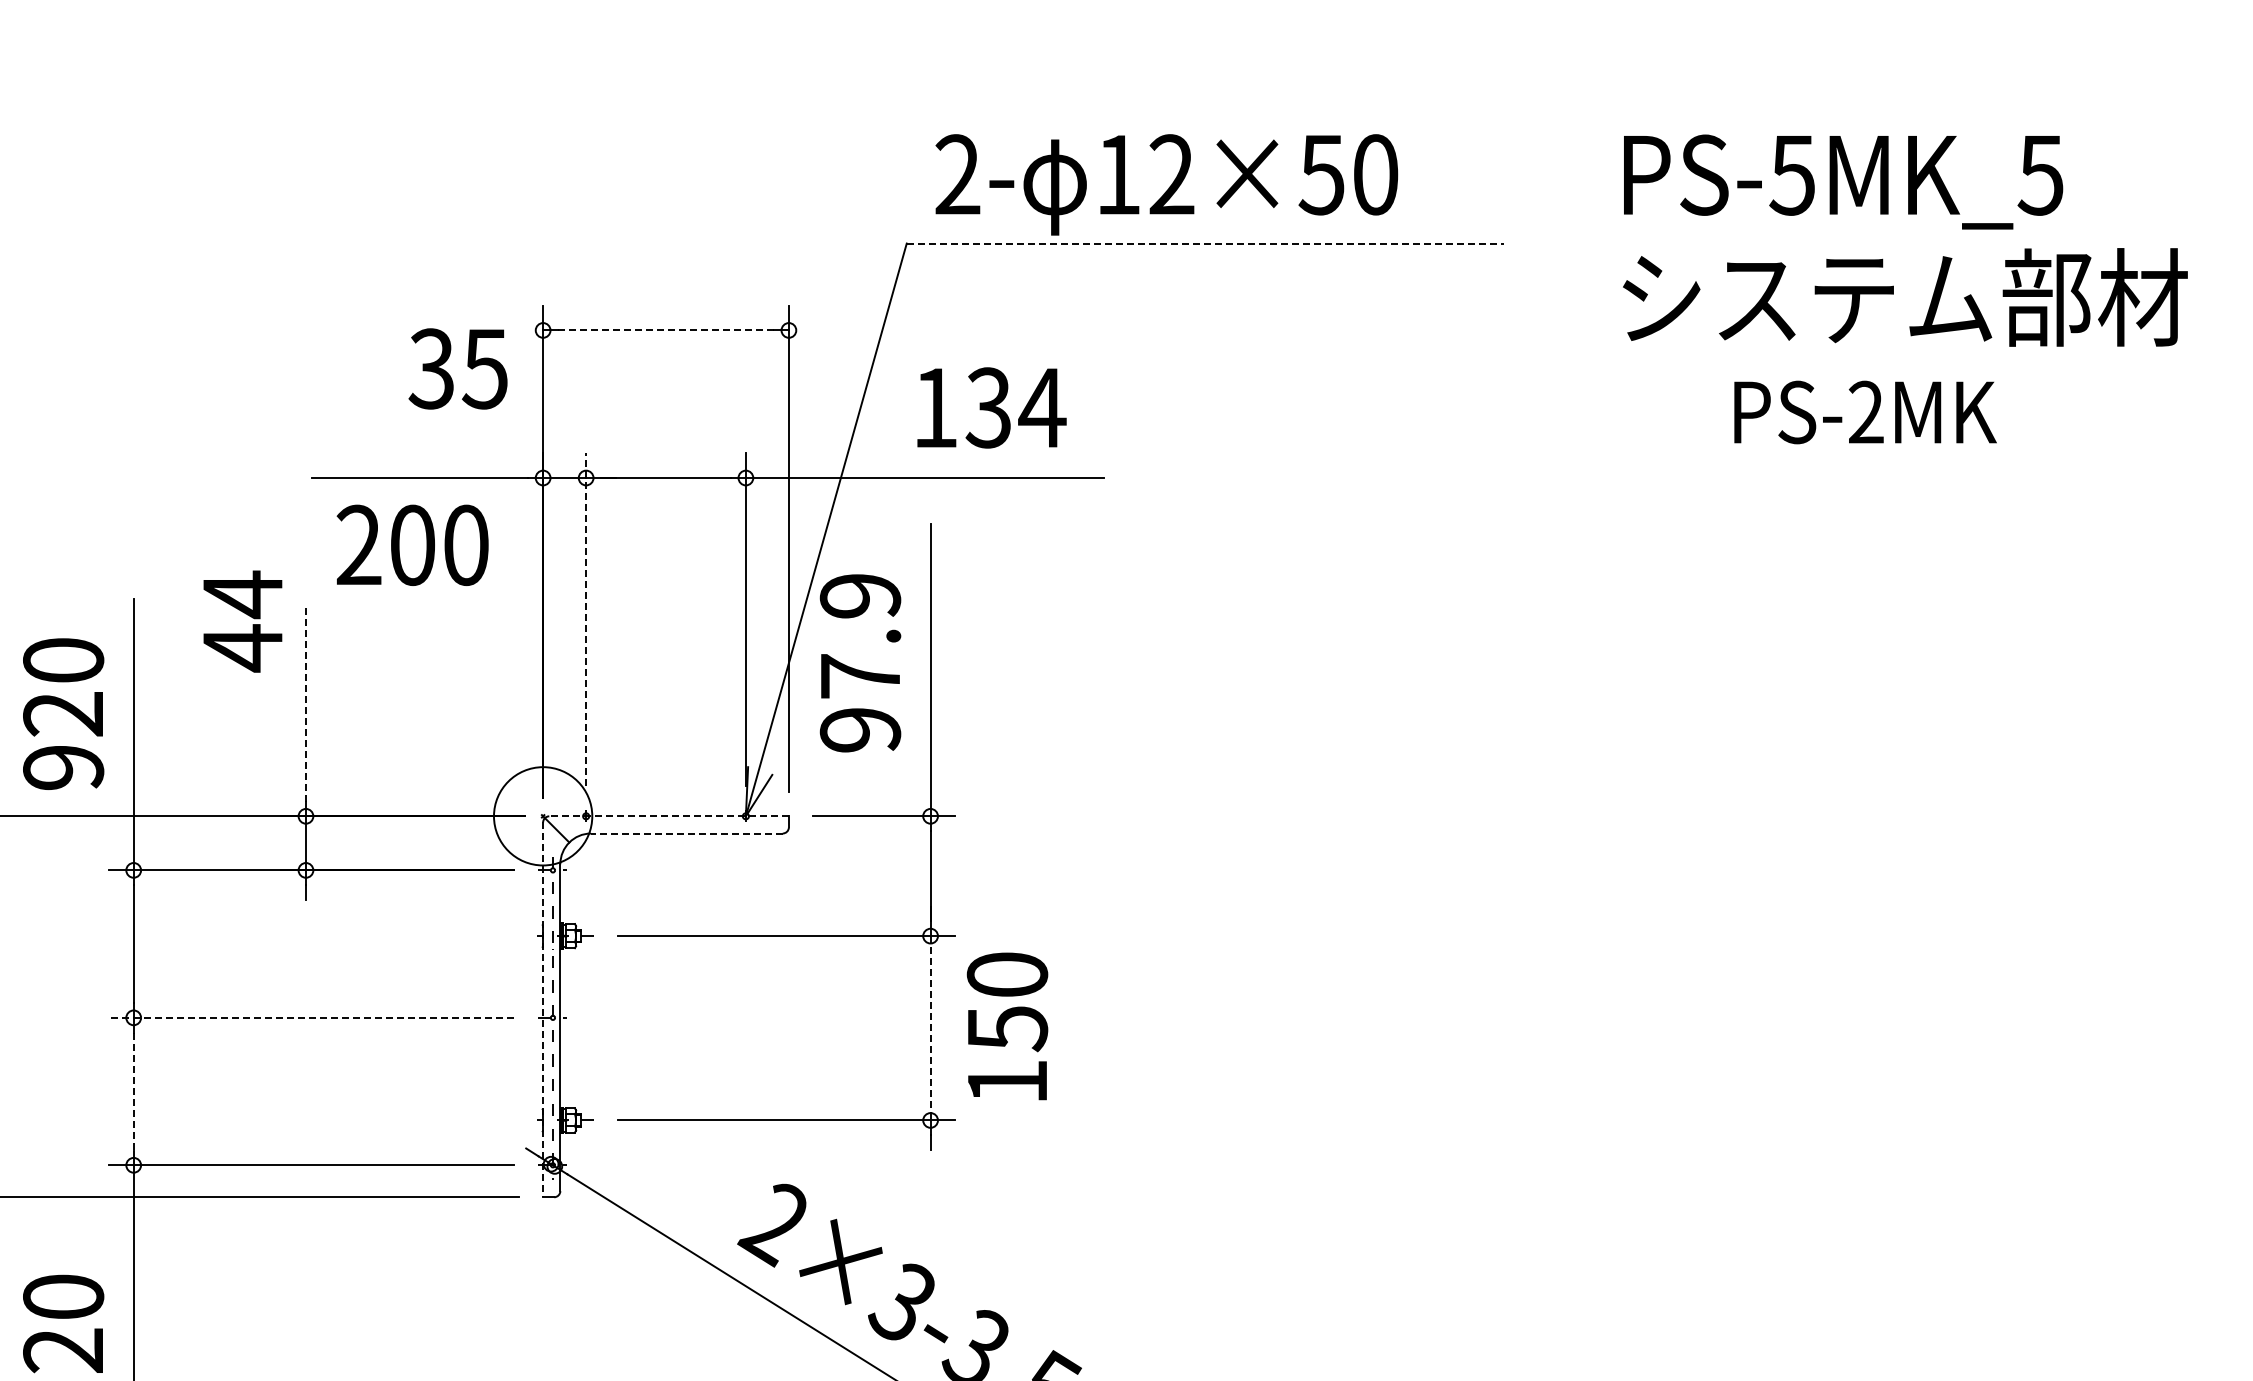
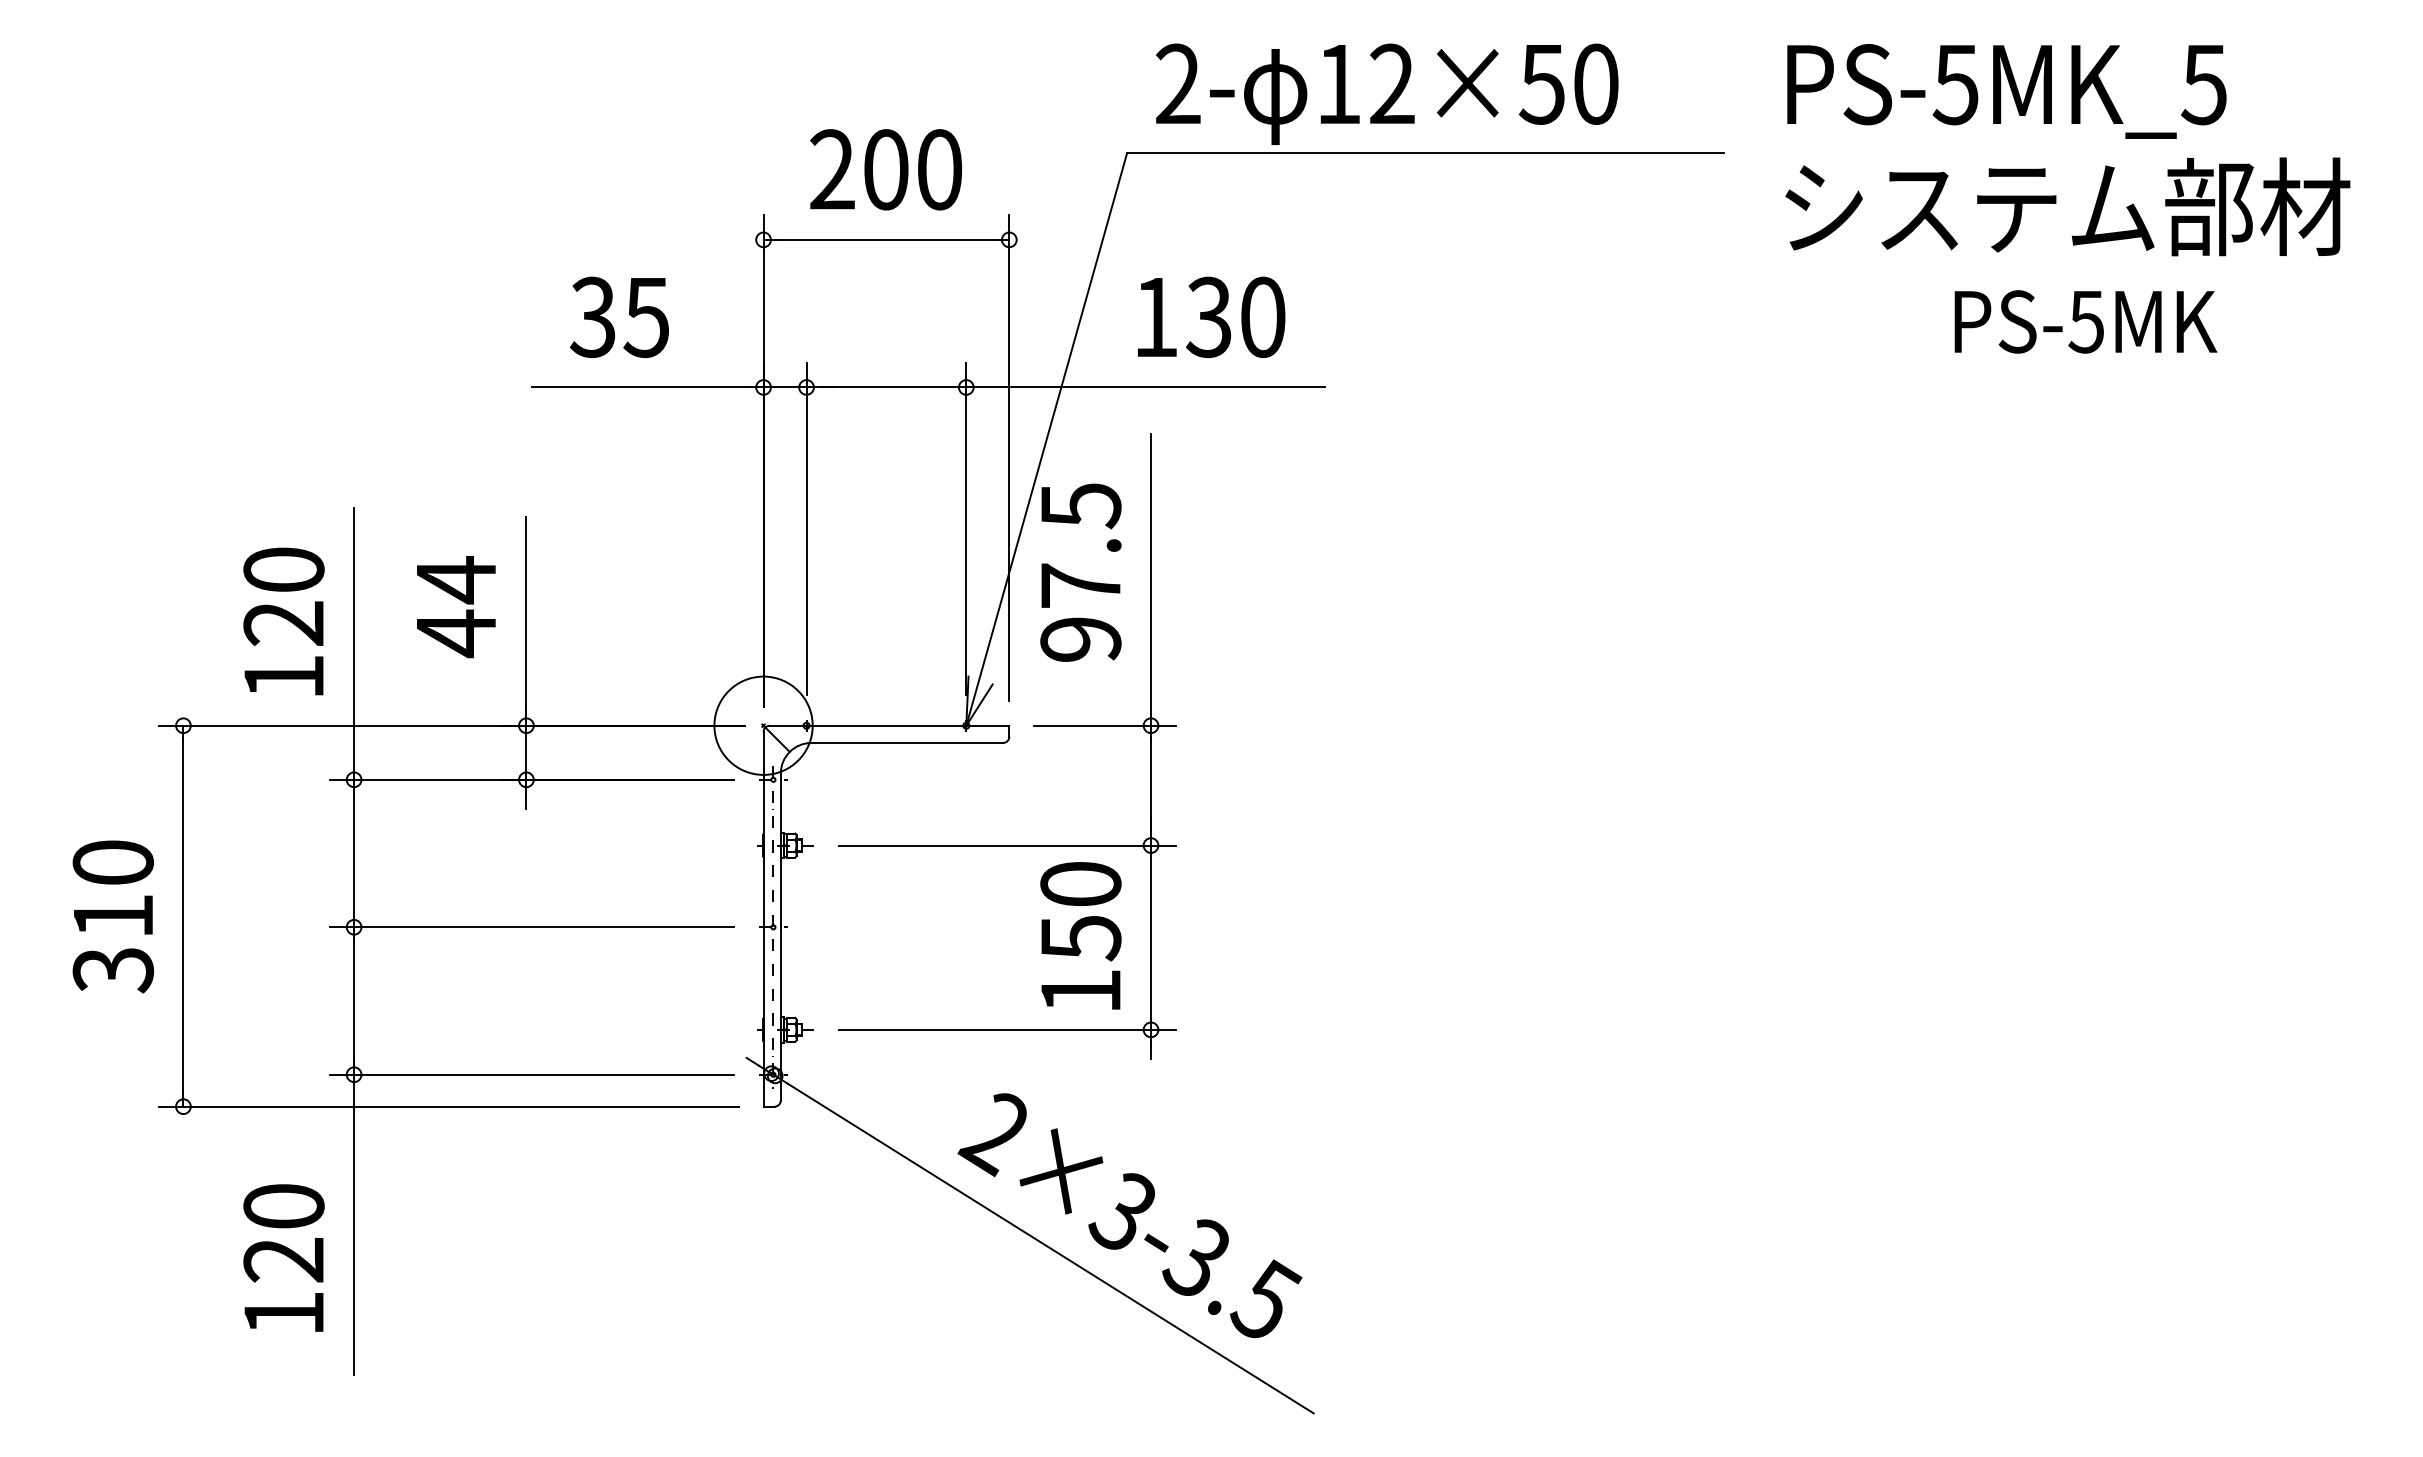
text: (1843, 182) -> (2006, 91), moved
line: (1205, 244) -> (1425, 153), dashed -> solid
text: (1905, 297) -> (2067, 206), moved
line: (665, 330) -> (885, 239), dashed -> solid
text: (458, 369) -> (619, 317), moved
text: (1042, 408) -> (1262, 317), 134 -> 130
text: (1866, 412) -> (2086, 321), PS-2MK -> PS-5MK
text: (412, 545) -> (885, 169), moved
text: (860, 597) -> (1080, 506), 97.9 -> 97.5
line: (586, 619) -> (806, 528), dashed -> solid
text: (243, 622) -> (456, 607), moved
line: (306, 704) -> (526, 613), dashed -> solid
text: (63, 768) -> (283, 677), 920 -> 120
line: (669, 816) -> (889, 725), dashed -> solid
line: (687, 833) -> (907, 742), dashed -> solid
line: (543, 1010) -> (763, 919), dashed -> solid
line: (311, 1018) -> (531, 927), dashed -> solid
text: (1007, 1026) -> (1080, 935), moved
line: (931, 1029) -> (1151, 938), dashed -> solid
line: (134, 1092) -> (354, 1001), dashed -> solid

